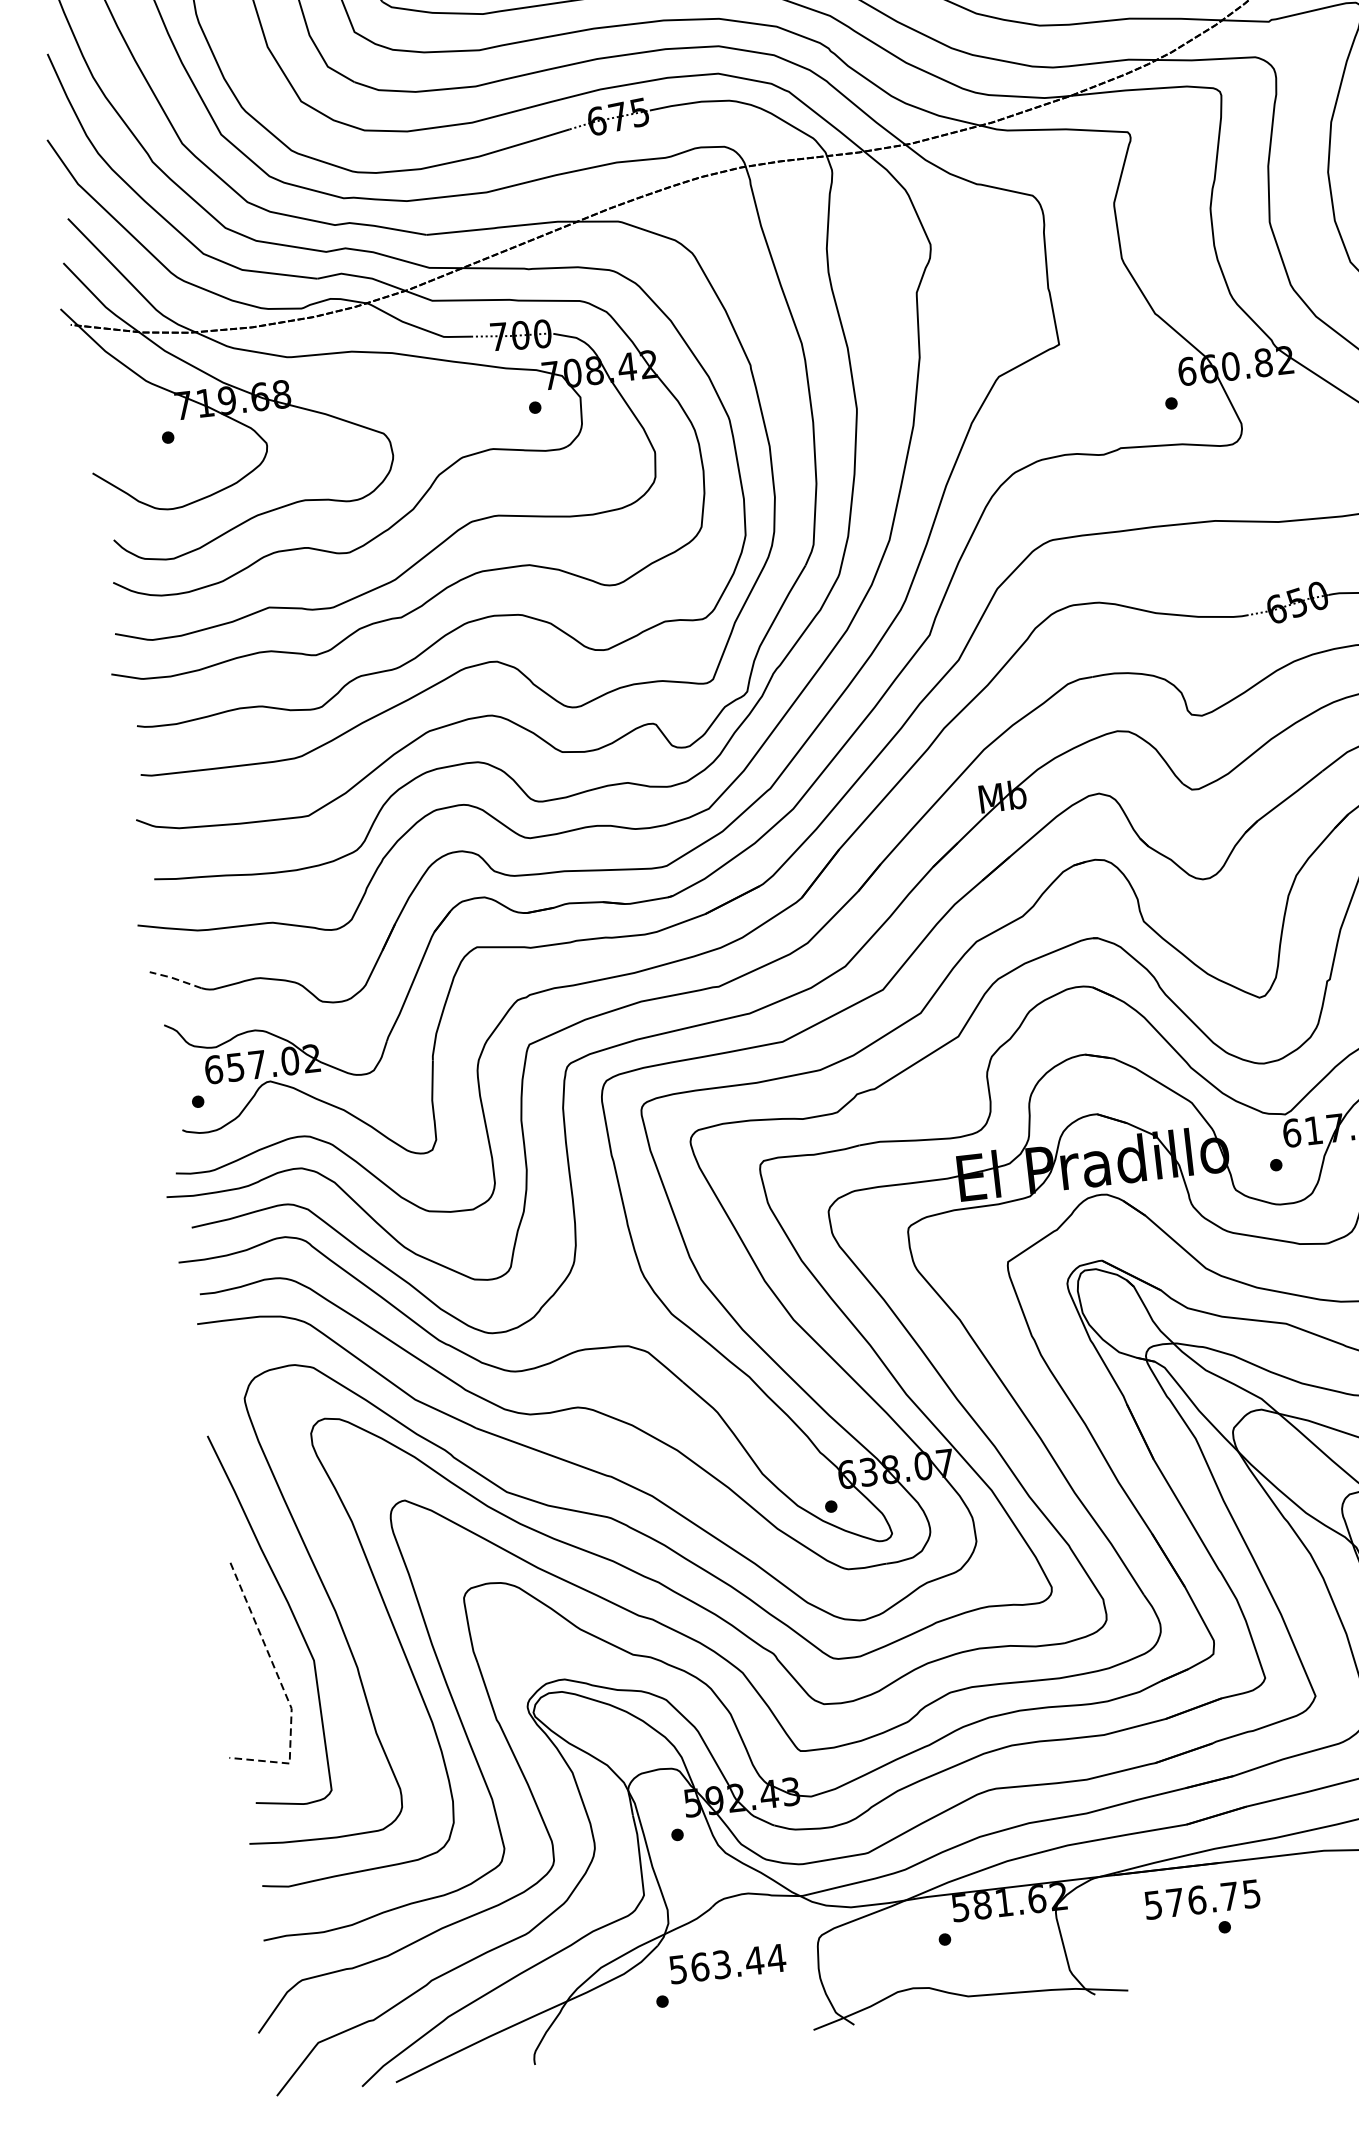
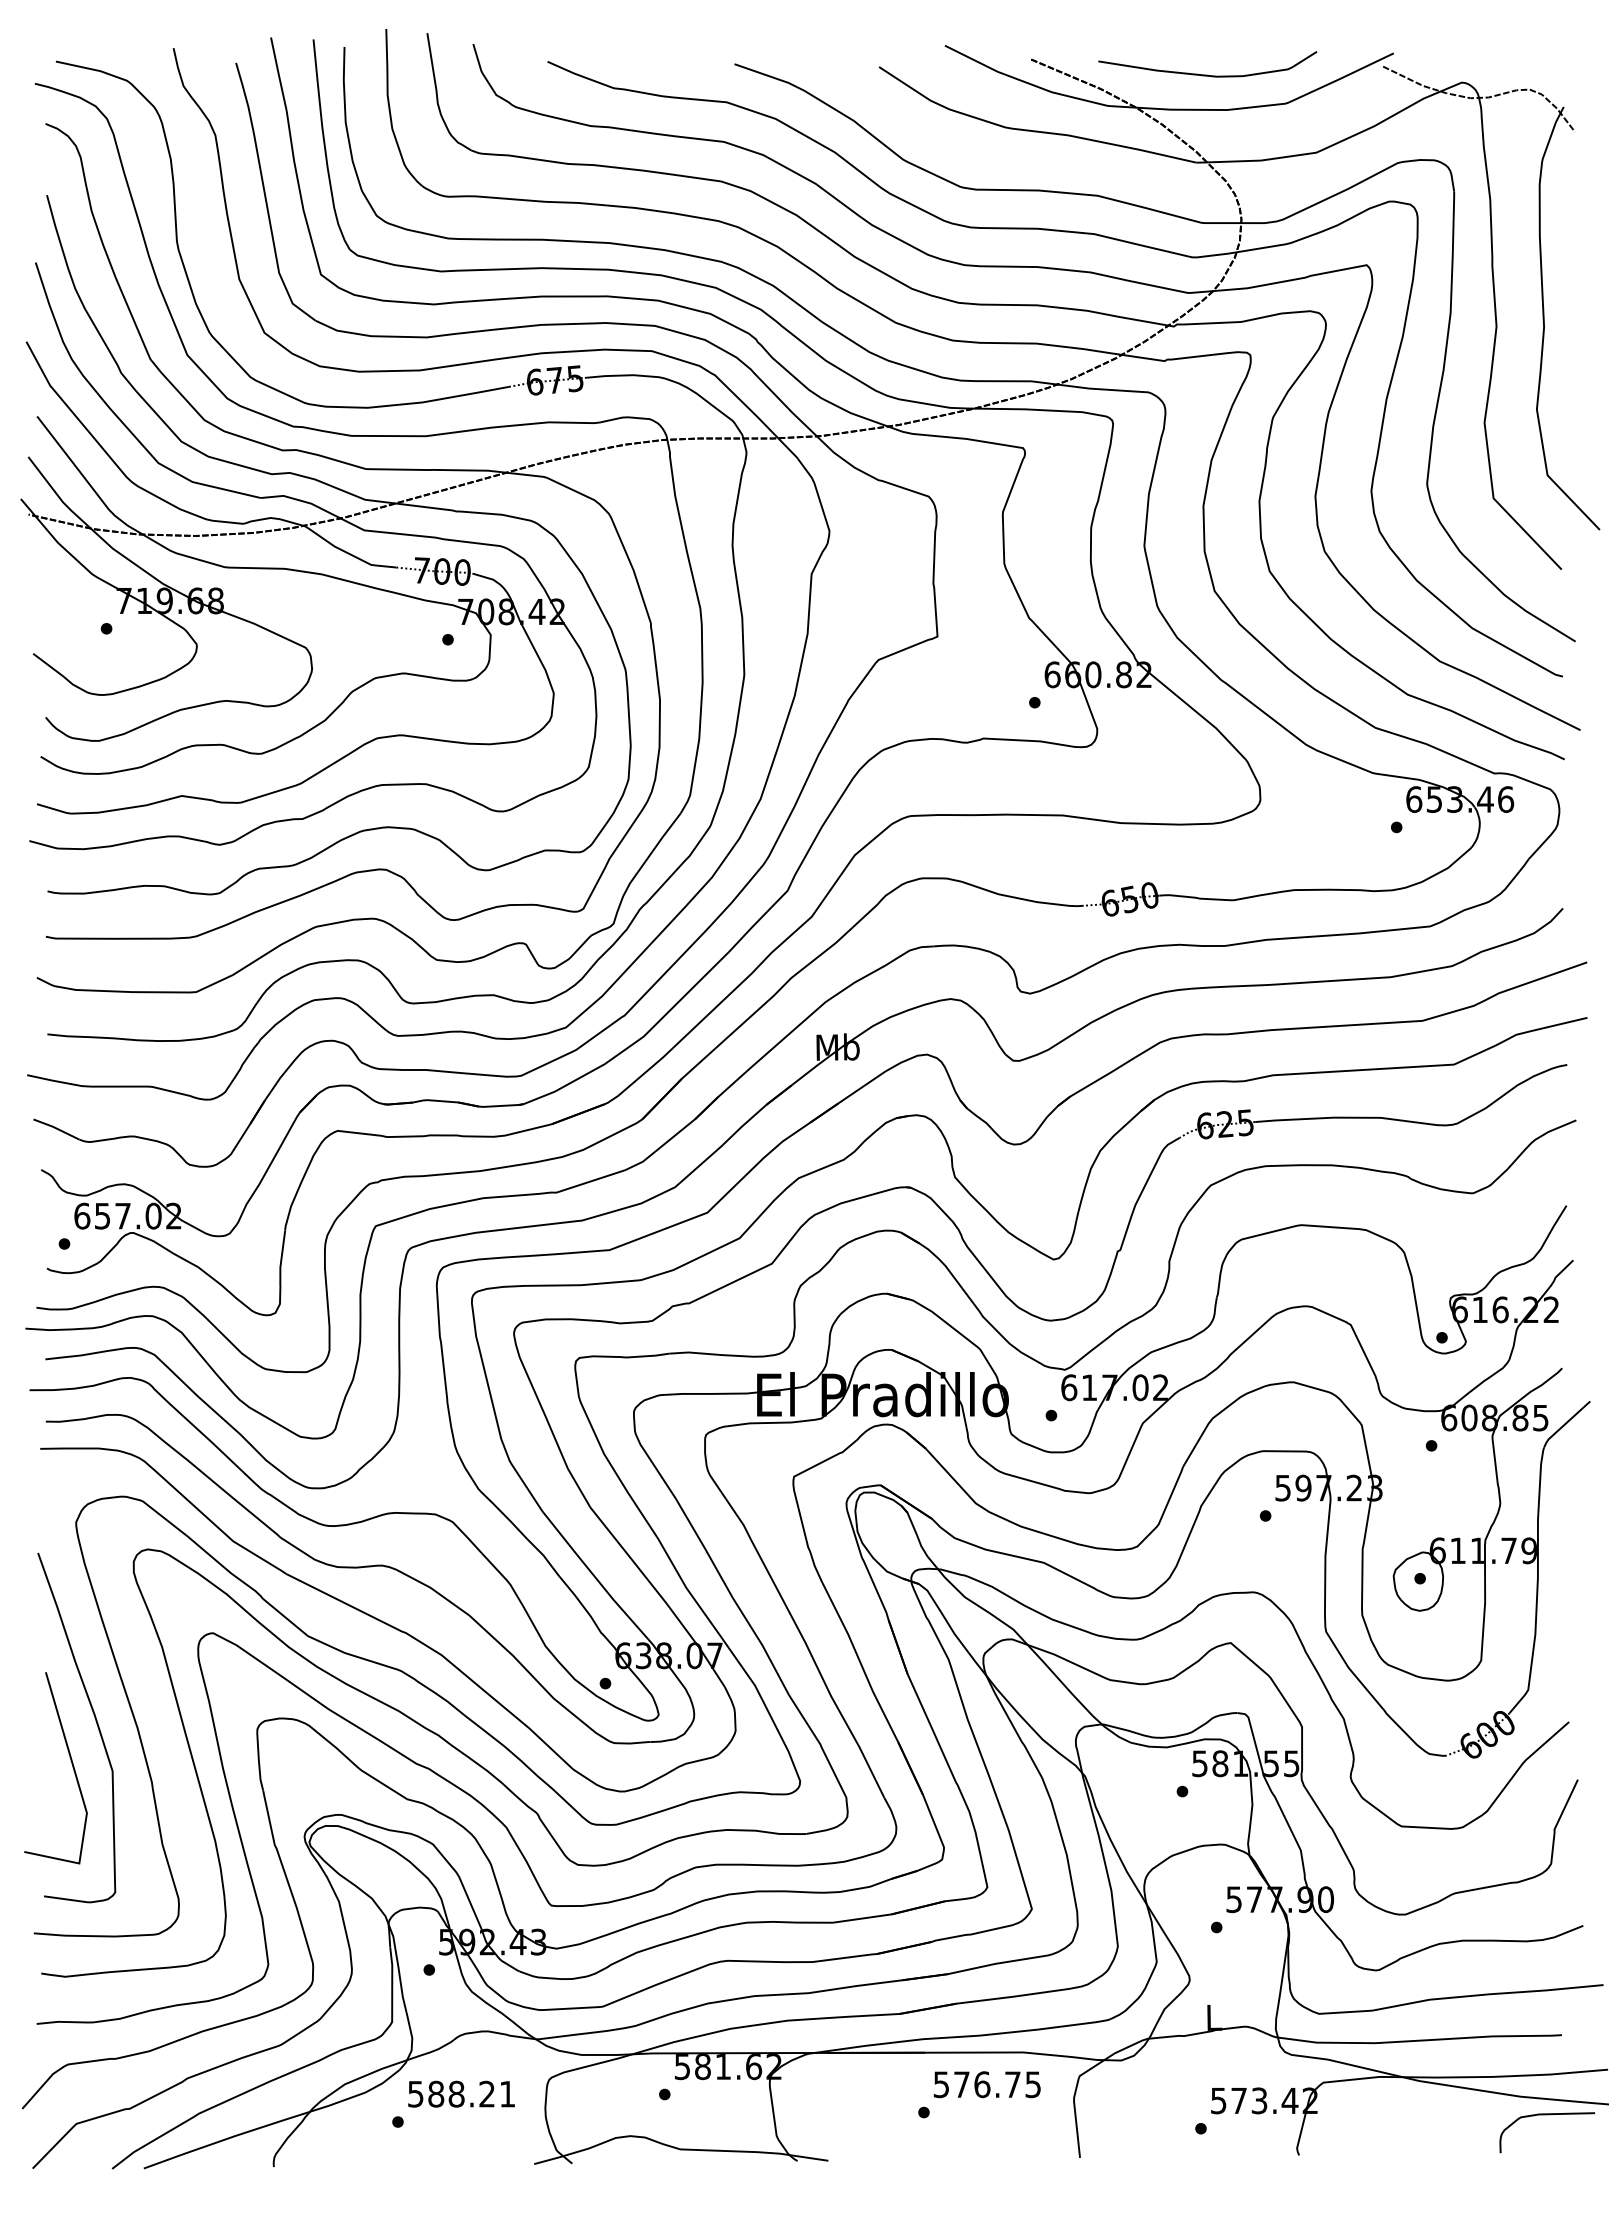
line: (175, 979) -> (56, 1128), dashed -> solid
line: (283, 1690) -> (81, 1795), dashed -> solid
text: (1201, 1899) -> (986, 2084), moved
text: (738, 1961) -> (472, 2093), 563.44 -> 588.21

